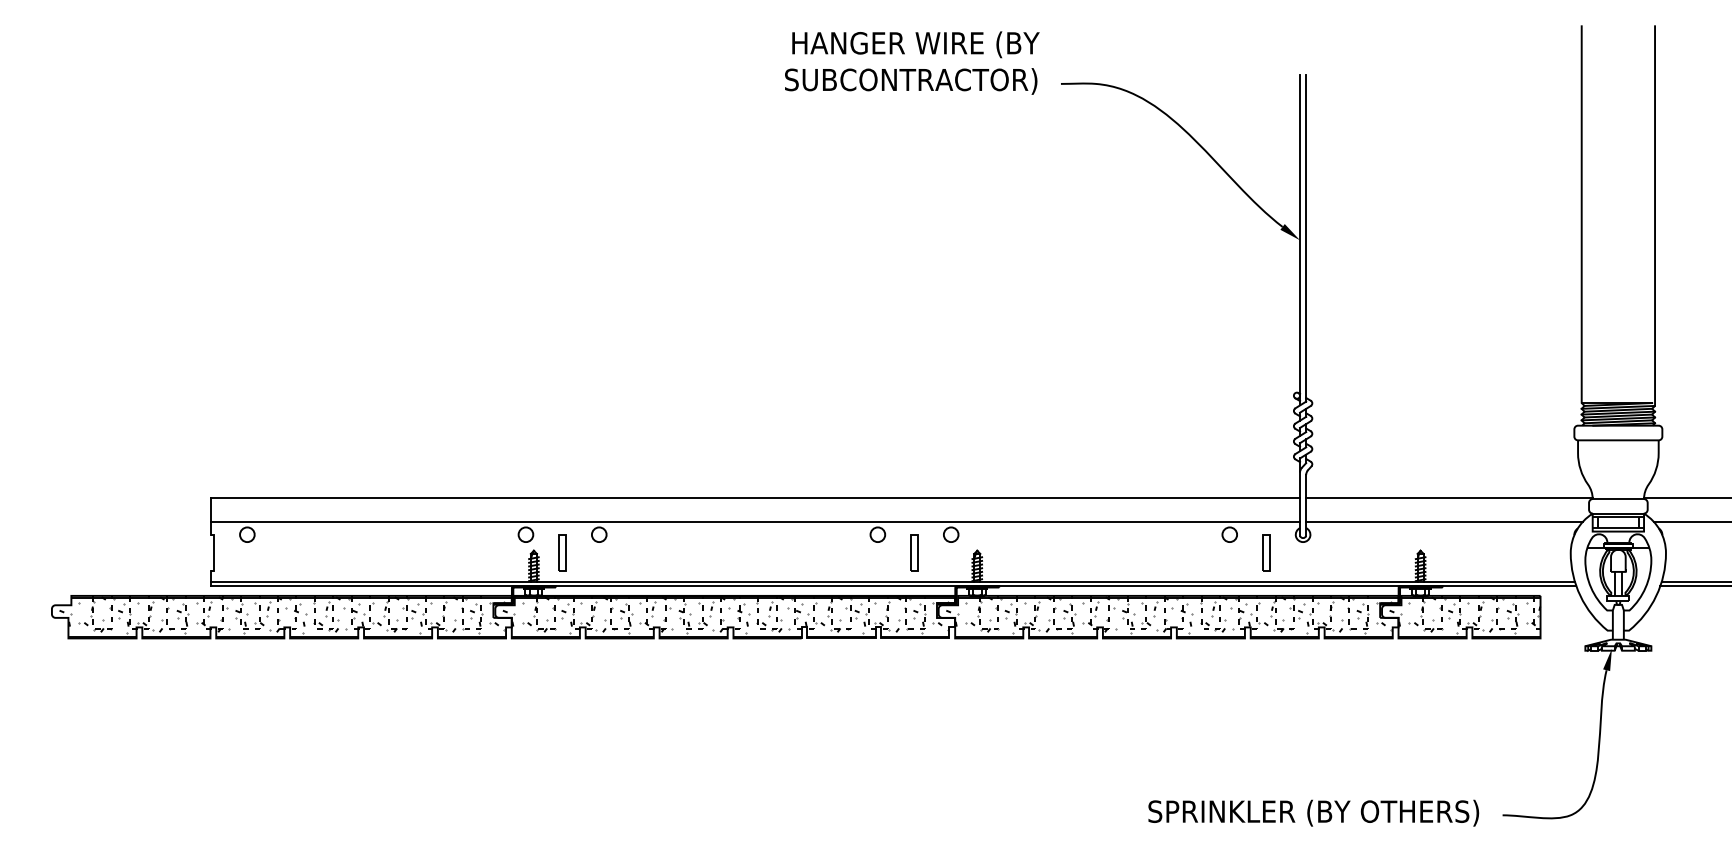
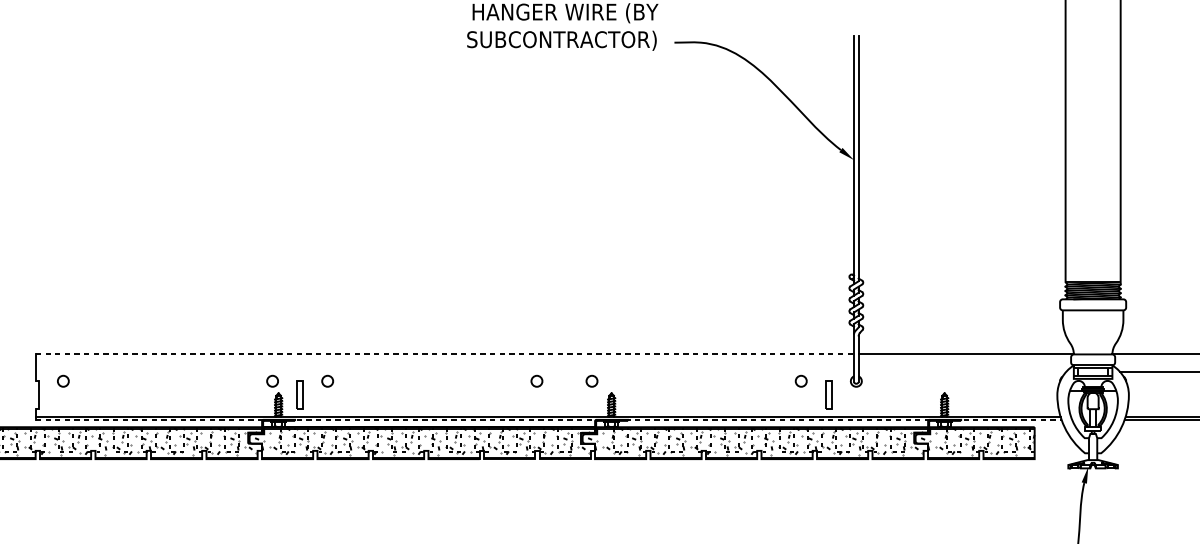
line: (755, 498) -> (445, 354), solid -> dashed
line: (755, 521) -> (445, 371), removed
line: (1444, 521) -> (962, 371), removed
part: (914, 552) -> (564, 394), removed
line: (893, 586) -> (548, 420), solid -> dashed

